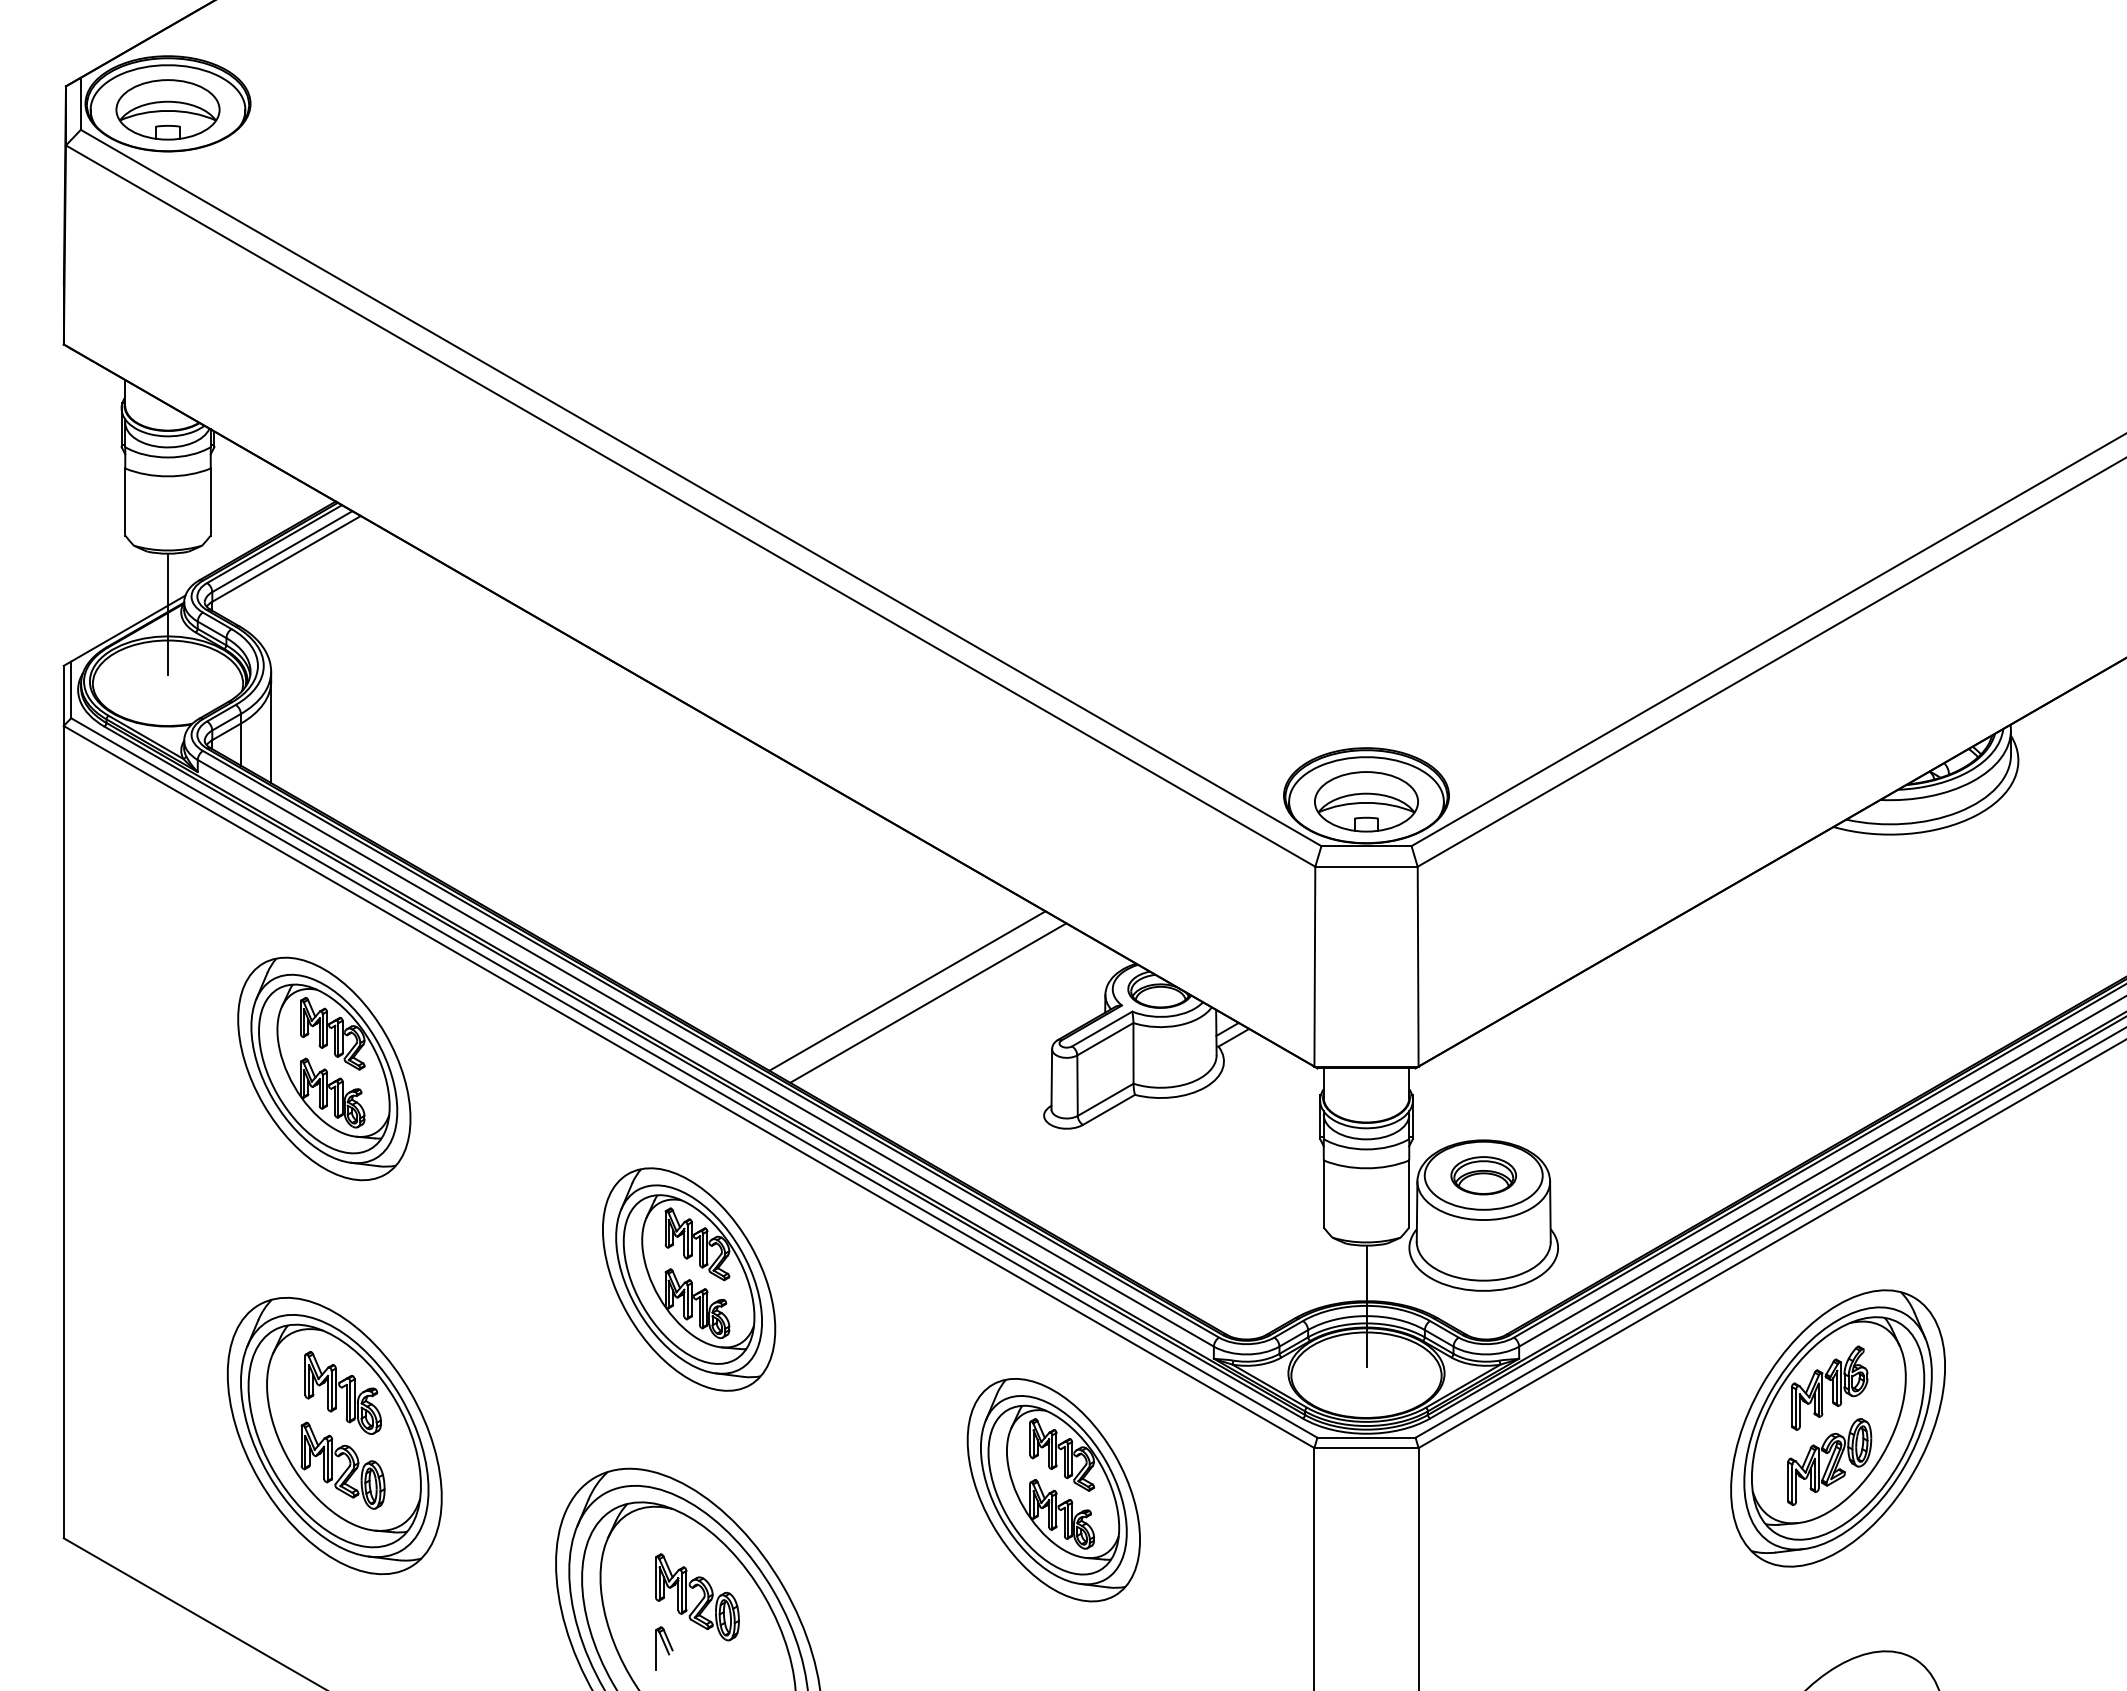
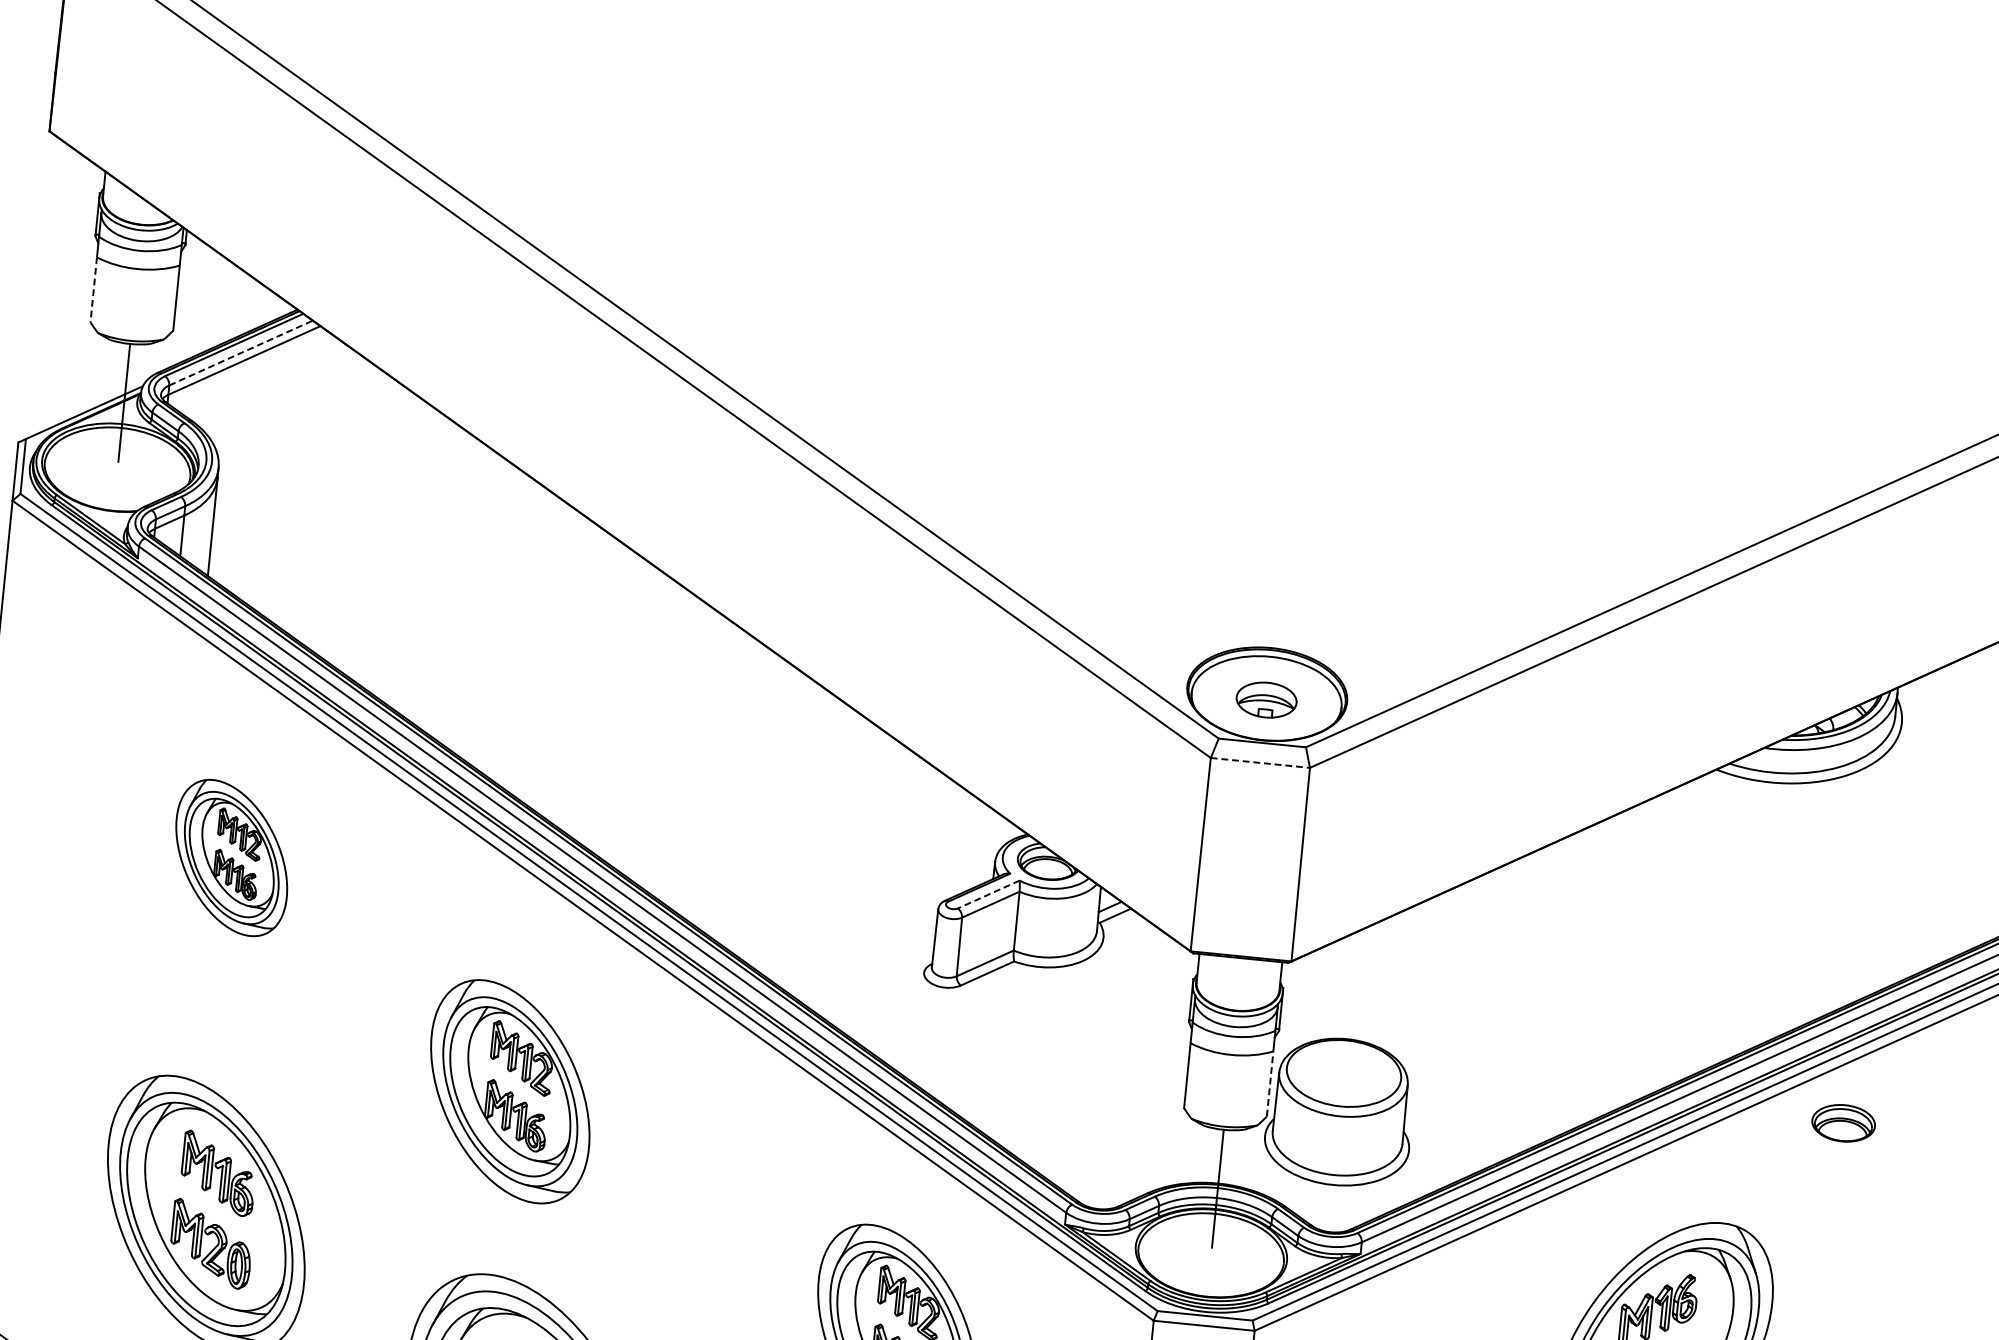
line: (125, 502) -> (93, 290), solid -> dashed
line: (282, 551) -> (241, 352), solid -> dashed
part: (1366, 801) -> (1266, 699), size x0.6
line: (1367, 866) -> (1261, 762), solid -> dashed
line: (907, 990) -> (803, 838), removed
line: (928, 1002) -> (823, 852), removed
line: (1102, 1029) -> (989, 895), solid -> dashed
part: (324, 1068) -> (231, 857), size x0.7
part: (1483, 1175) -> (1843, 1123), moved
line: (1409, 1194) -> (1270, 1084), solid -> dashed
part: (689, 1279) -> (510, 1091), moved

